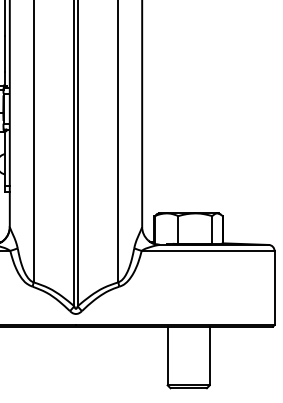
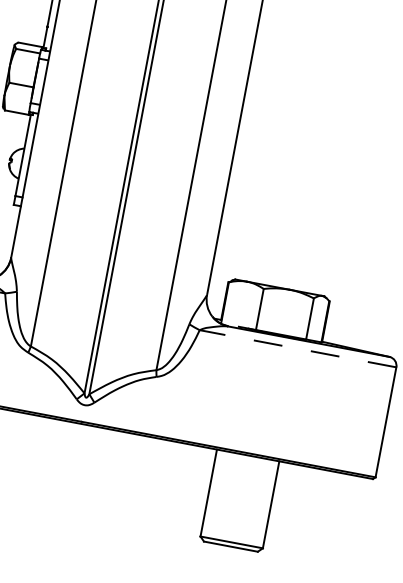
line: (207, 250) -> (297, 347), solid -> dashed

